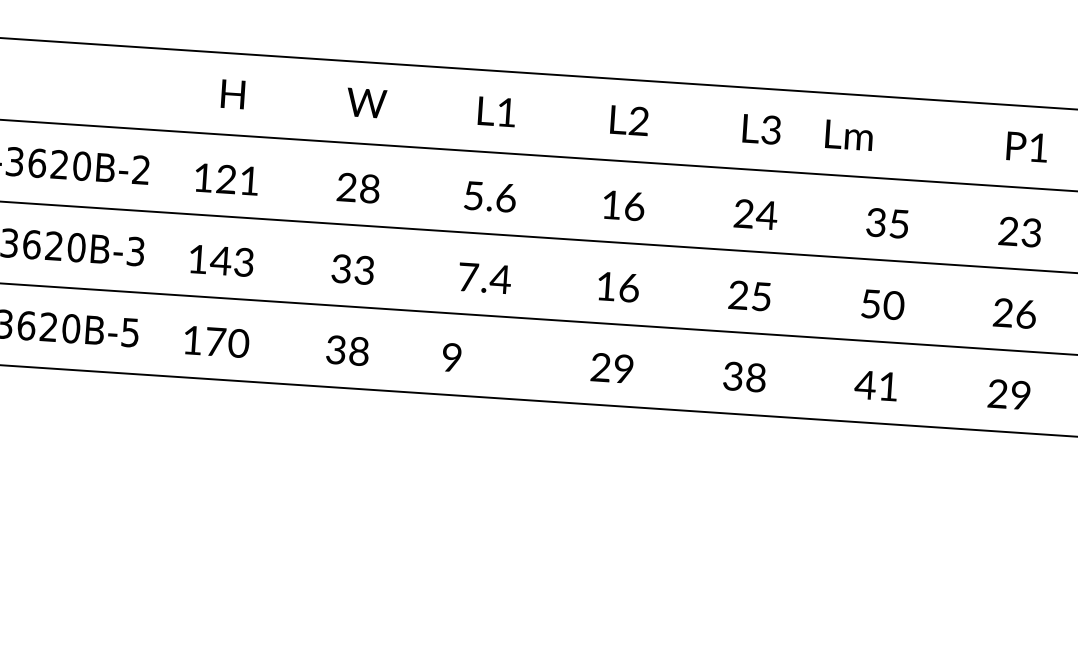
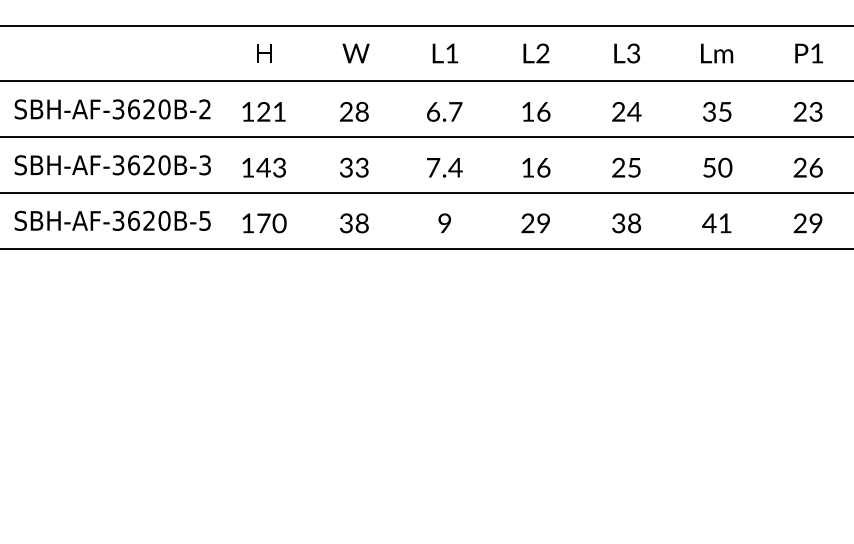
text: (849, 135) -> (717, 53), moved
text: (490, 196) -> (444, 111), 5.6 -> 6.7
text: (451, 357) -> (444, 223), moved

